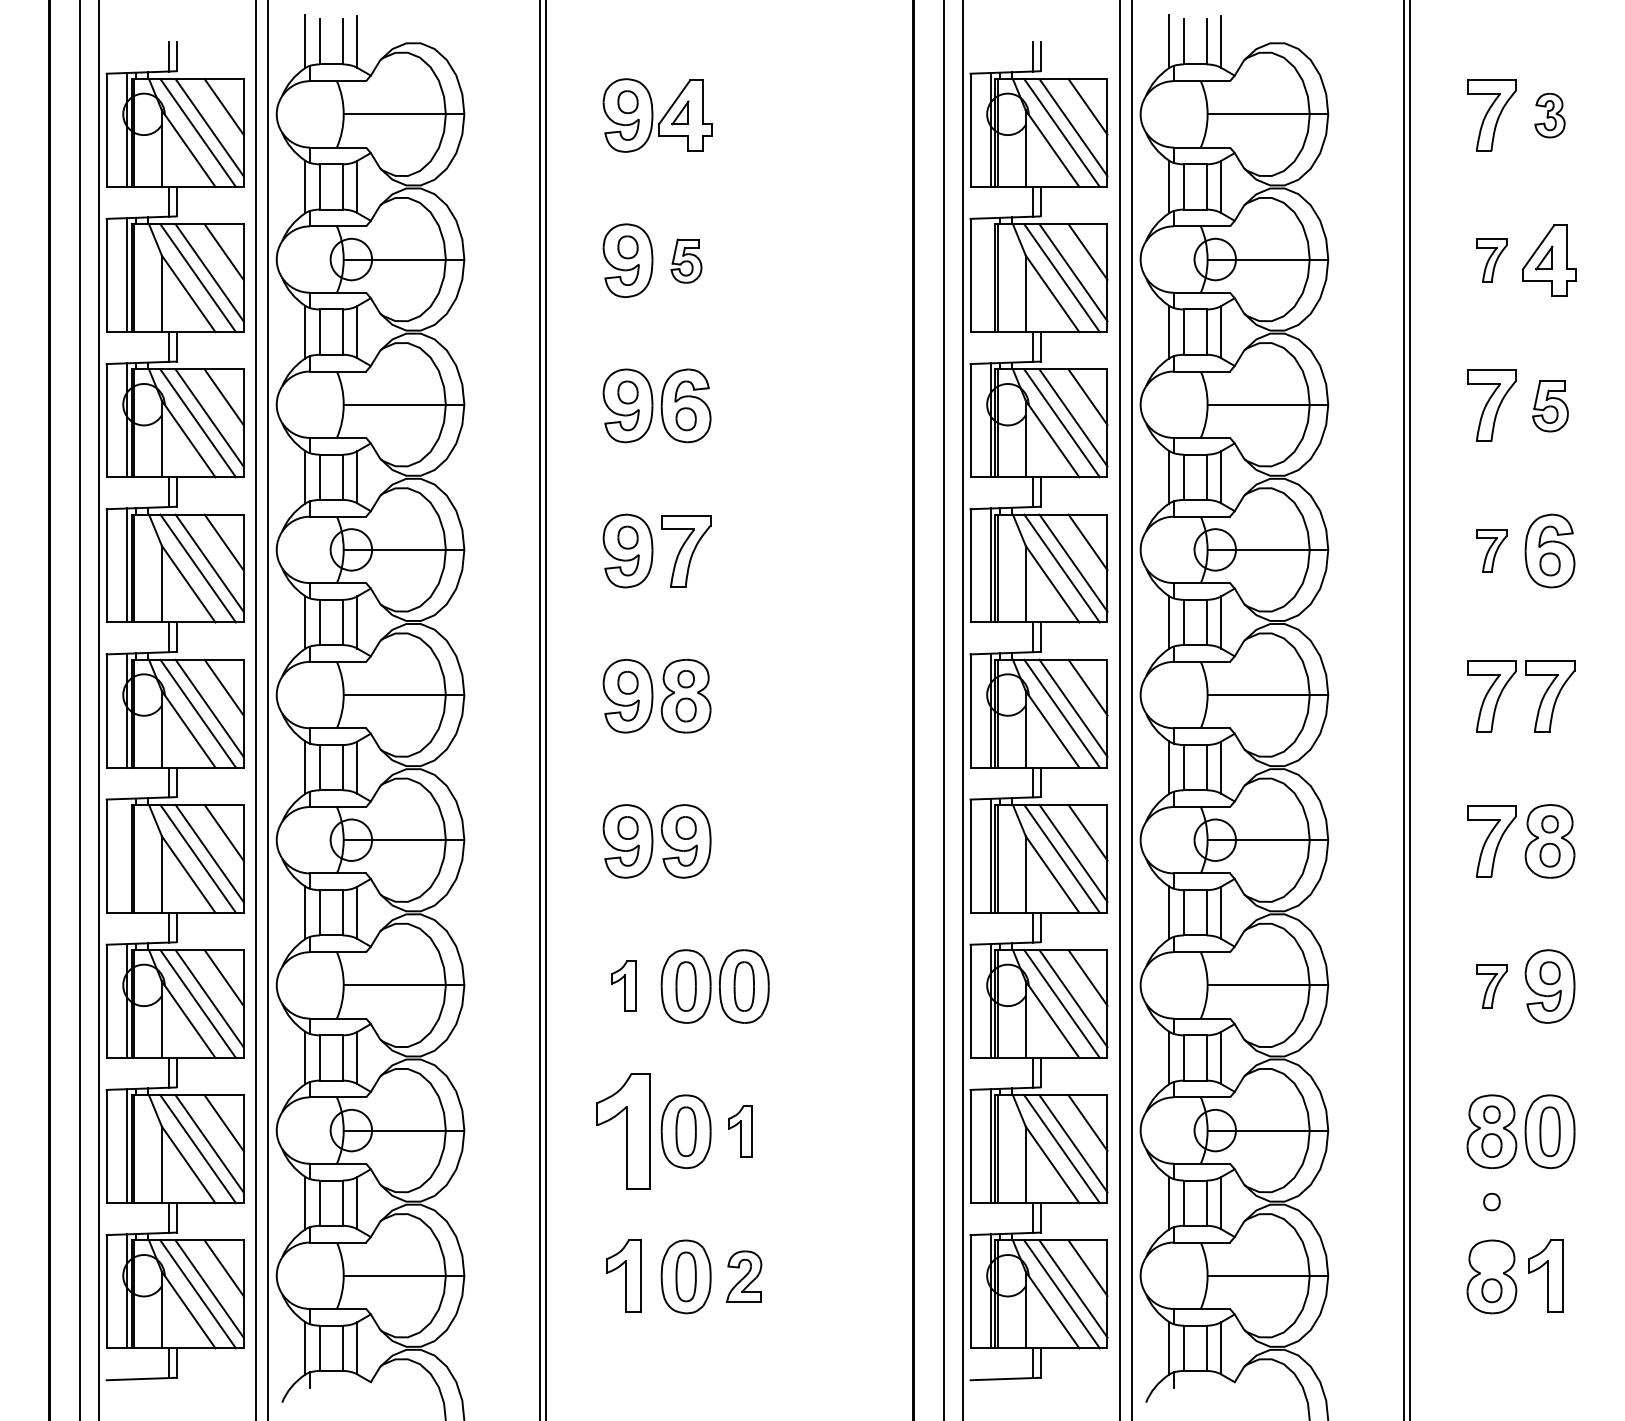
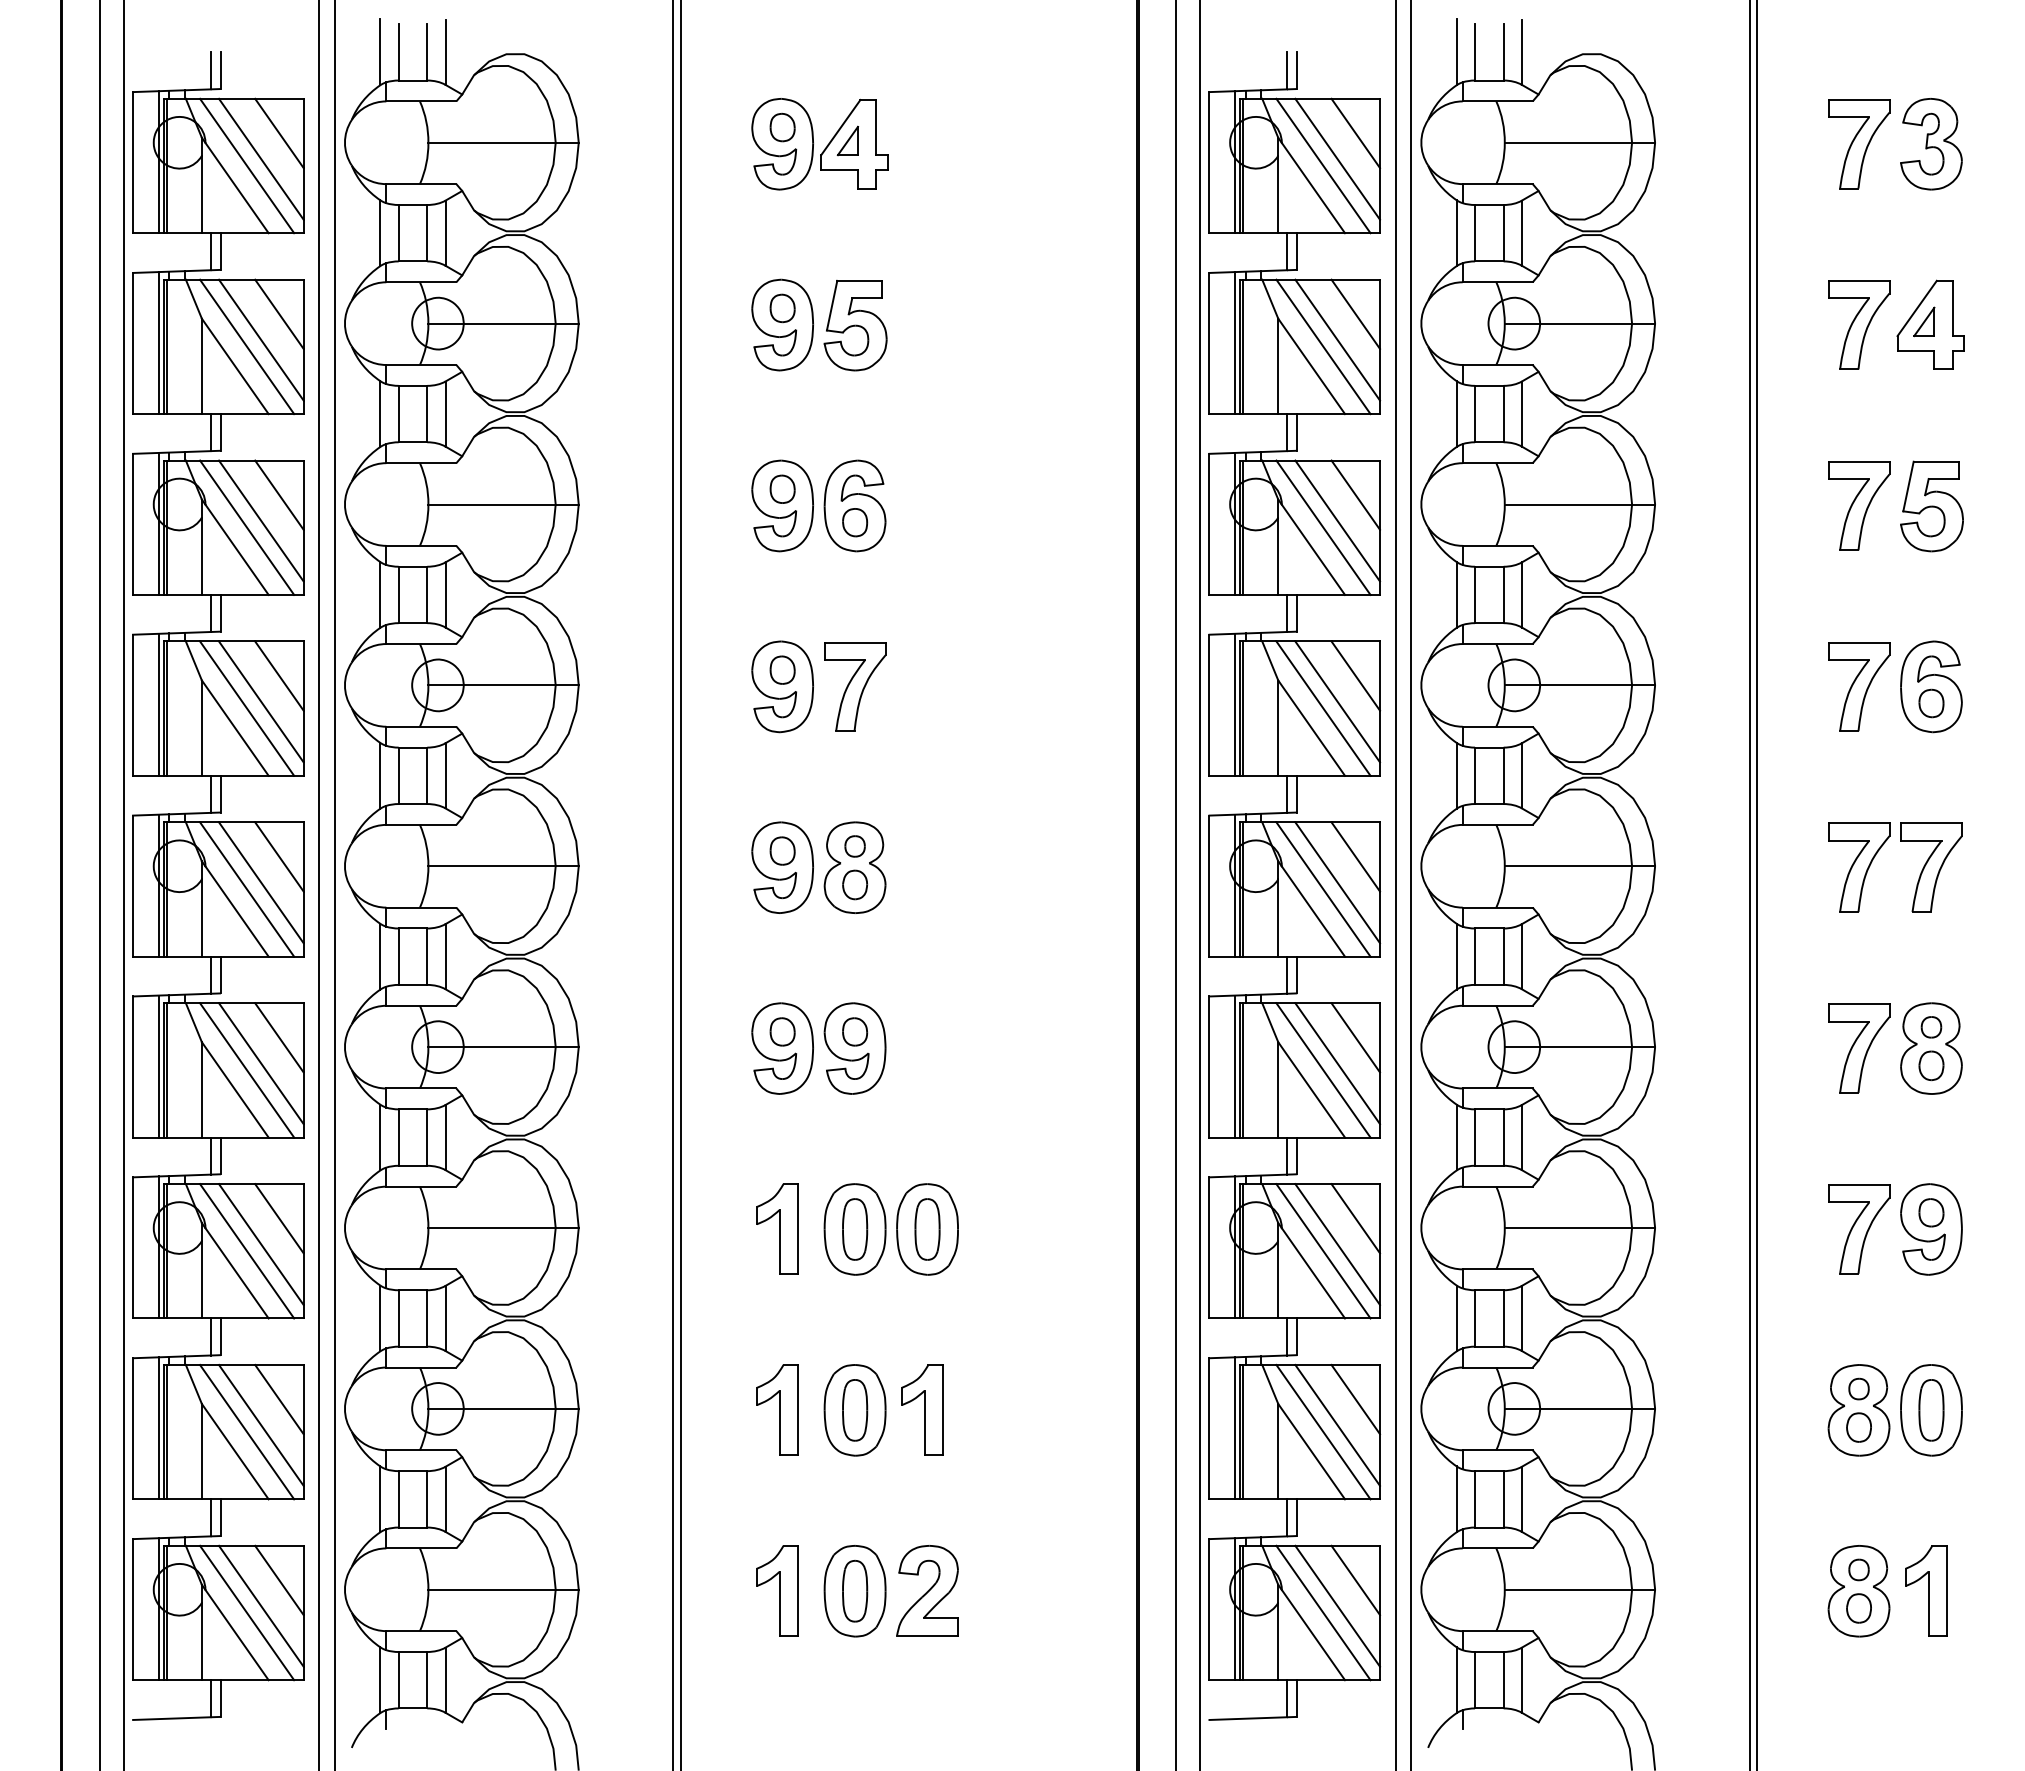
part: (1550, 115) -> (1931, 144), size x1.67
part: (1492, 260) -> (1859, 324), size x1.67
part: (686, 261) -> (855, 325), size x1.67
line: (991, 275) -> (1235, 343), added
part: (1550, 406) -> (1931, 506), size x1.43
part: (1492, 550) -> (1859, 686), size x1.67
line: (127, 855) -> (158, 1066), added
part: (623, 985) -> (777, 1228), size x1.43
part: (1492, 986) -> (1859, 1229), size x1.67
part: (623, 1131) -> (777, 1409), size x0.62
part: (740, 1131) -> (922, 1409), size x1.43
part: (1491, 1201) -> (1858, 1569), moved
part: (744, 1276) -> (927, 1590), size x1.43

